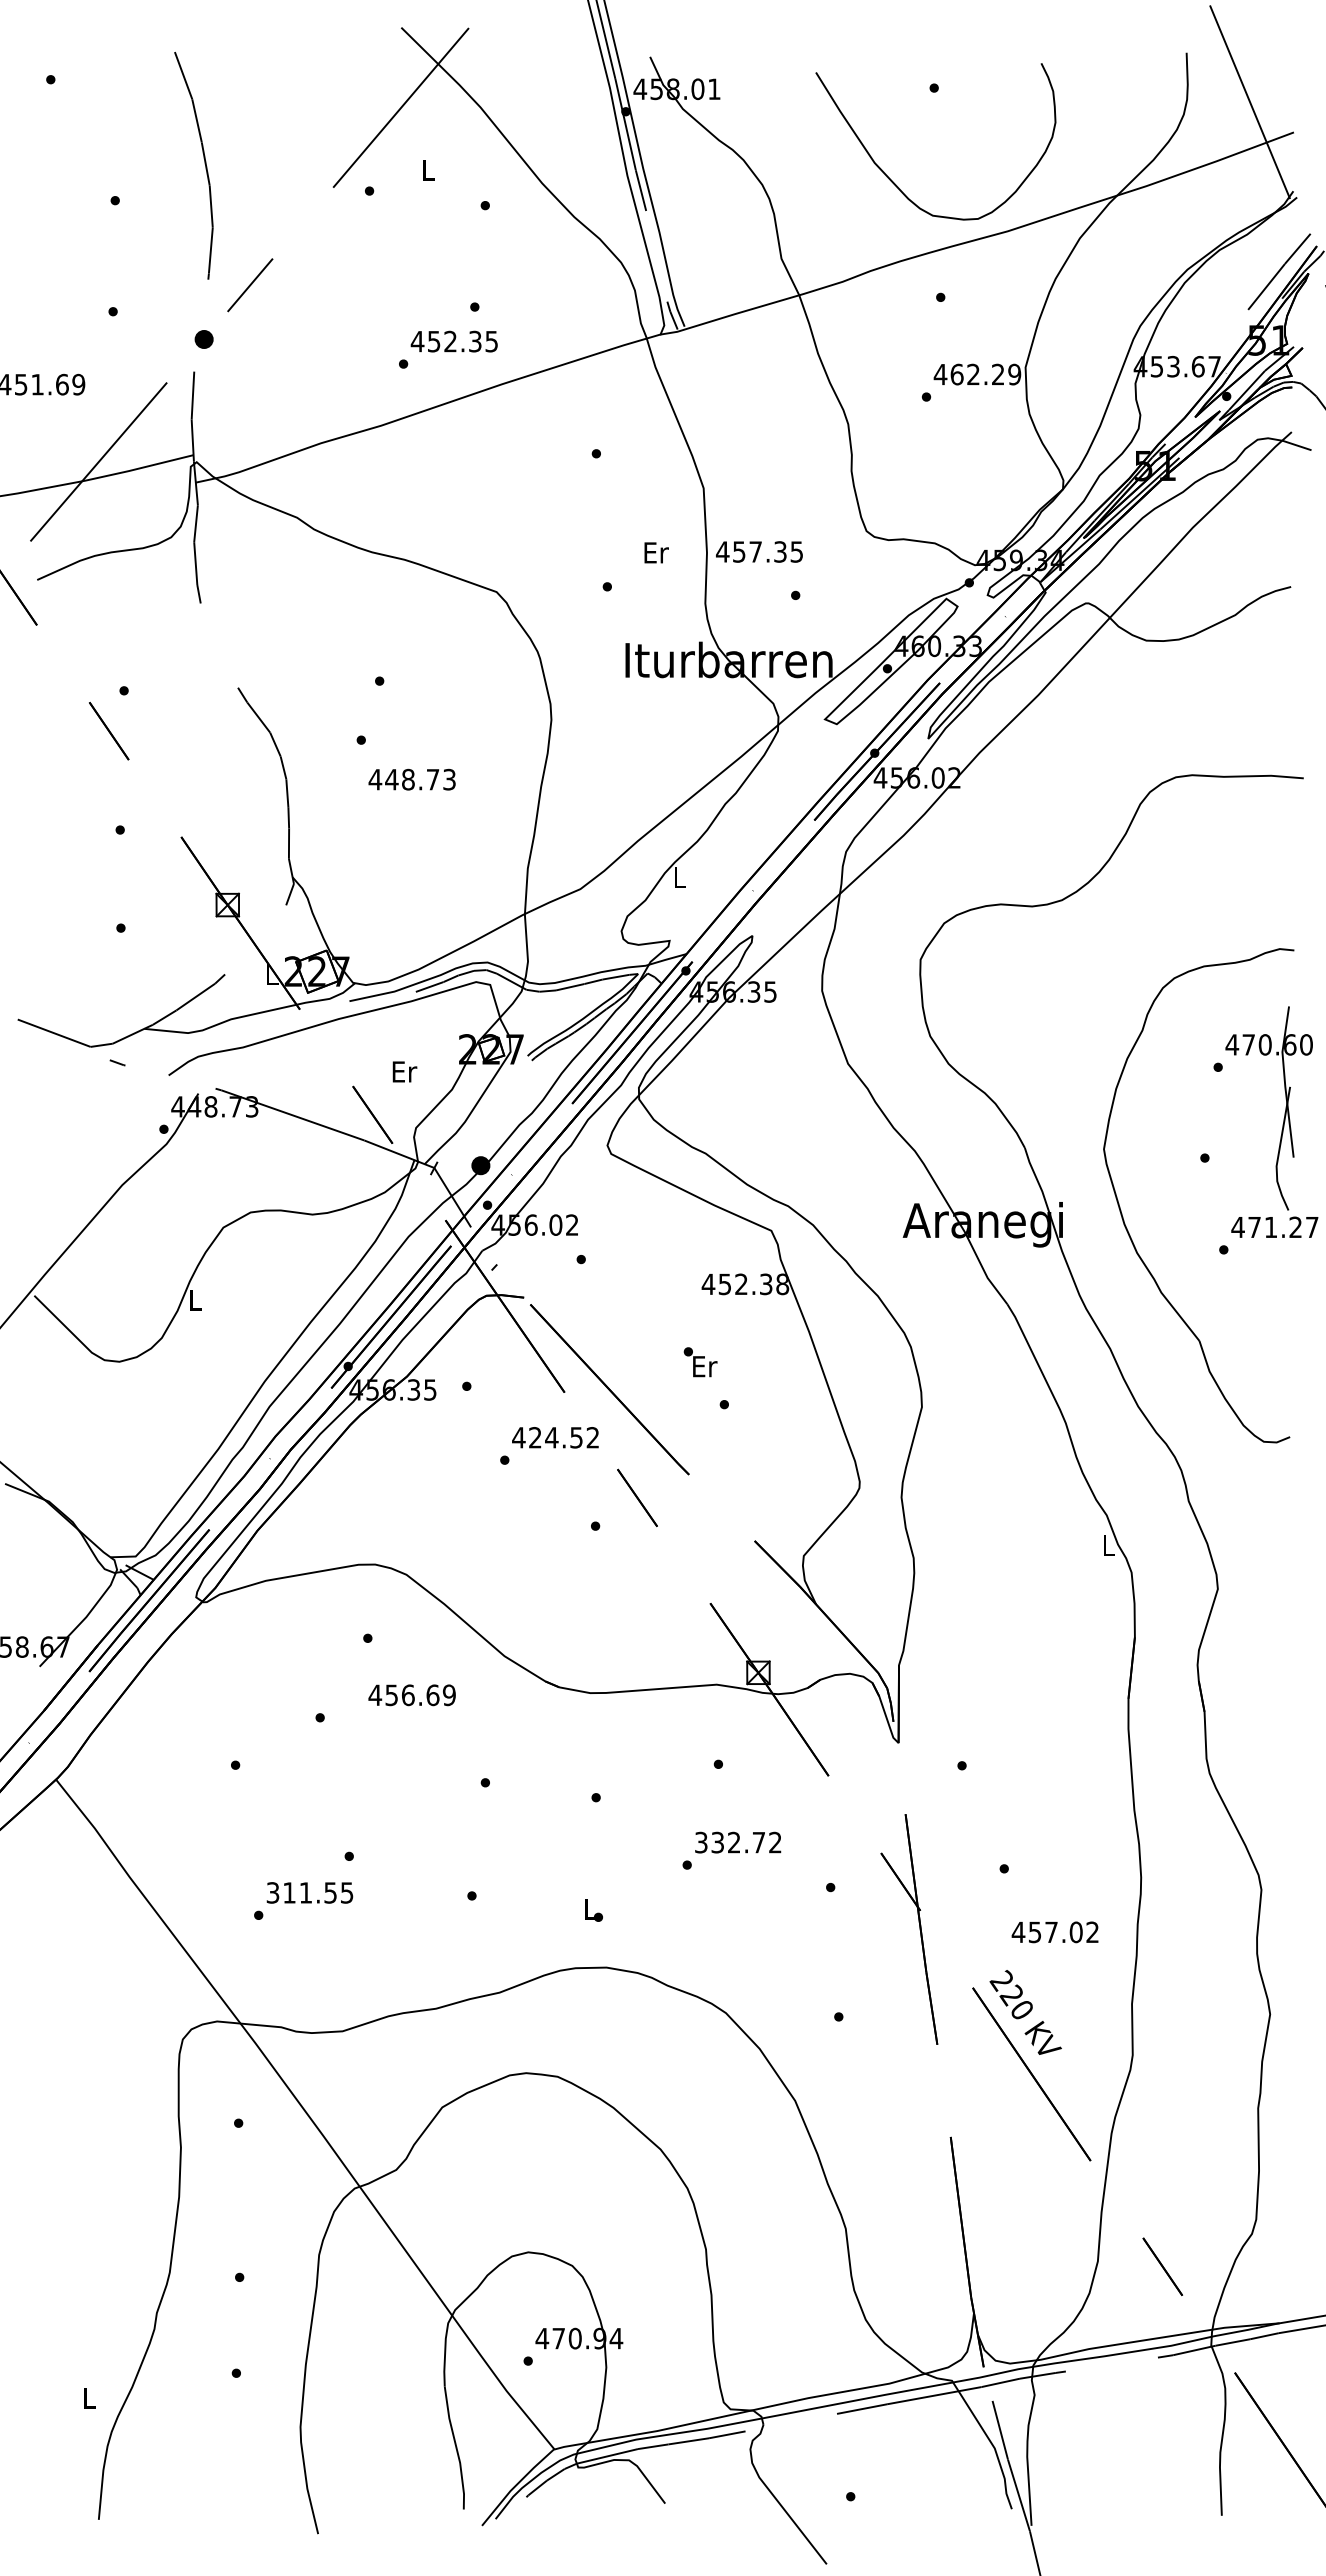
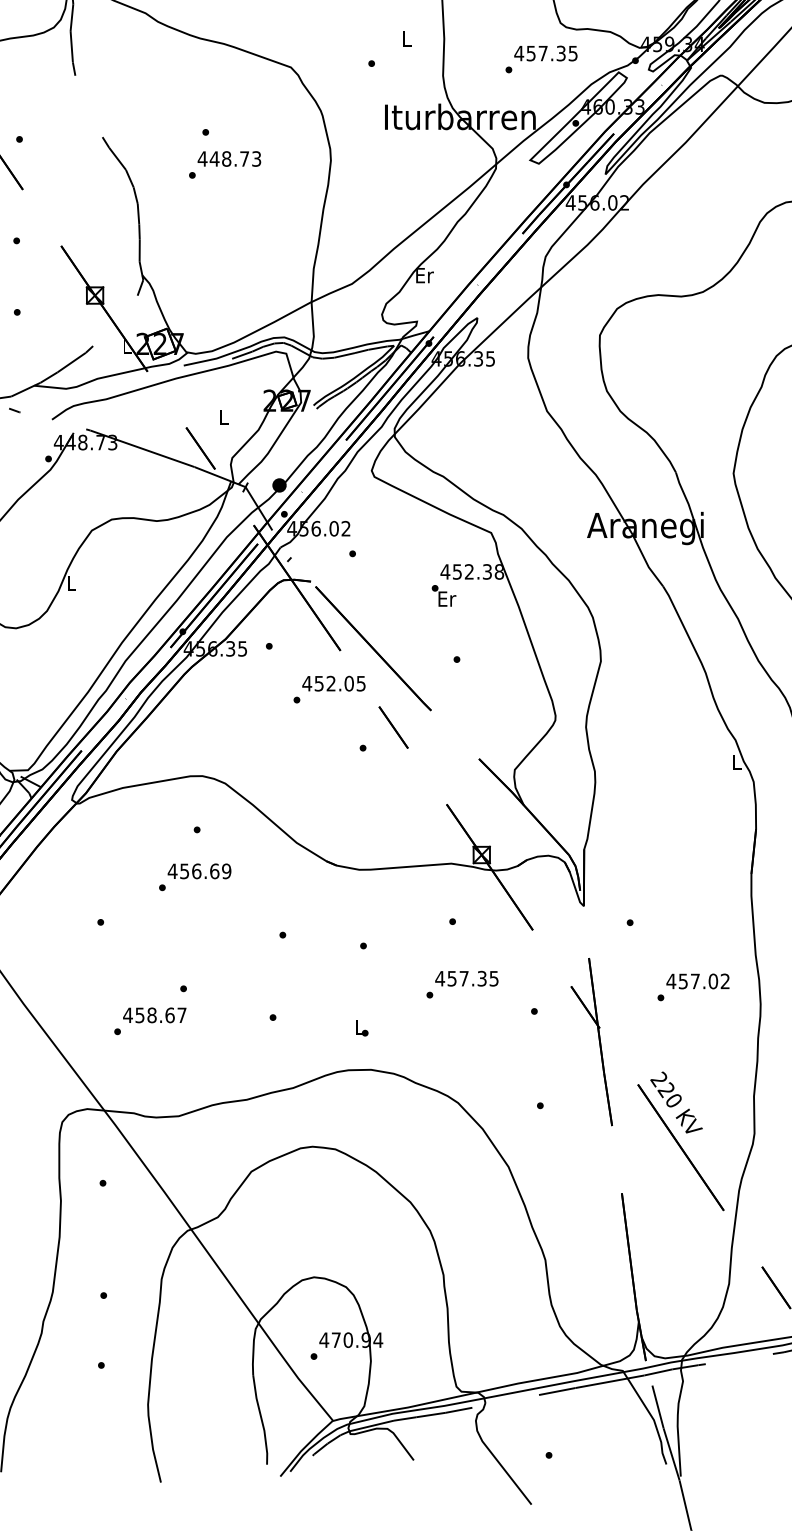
text: (759, 551) -> (545, 53), moved
text: (656, 552) -> (407, 38), Er -> L
text: (411, 779) -> (228, 158), moved
text: (680, 877) -> (424, 275), L -> Er
text: (404, 1071) -> (223, 416), Er -> L
text: (700, 1362) -> (443, 596), moved
text: (563, 1437) -> (339, 683), 424.52 -> 452.05
text: (411, 1695) -> (199, 871), moved
text: (737, 1842) -> (466, 978), 332.72 -> 457.35
text: (309, 1892) -> (154, 1015), 311.55 -> 458.67
text: (1054, 1932) -> (697, 981), moved

